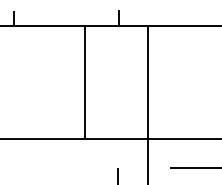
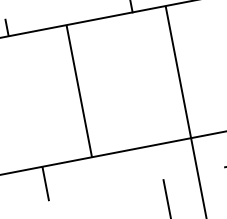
line: (85, 82) -> (79, 91), moved
line: (20, 152) -> (45, 183), added

